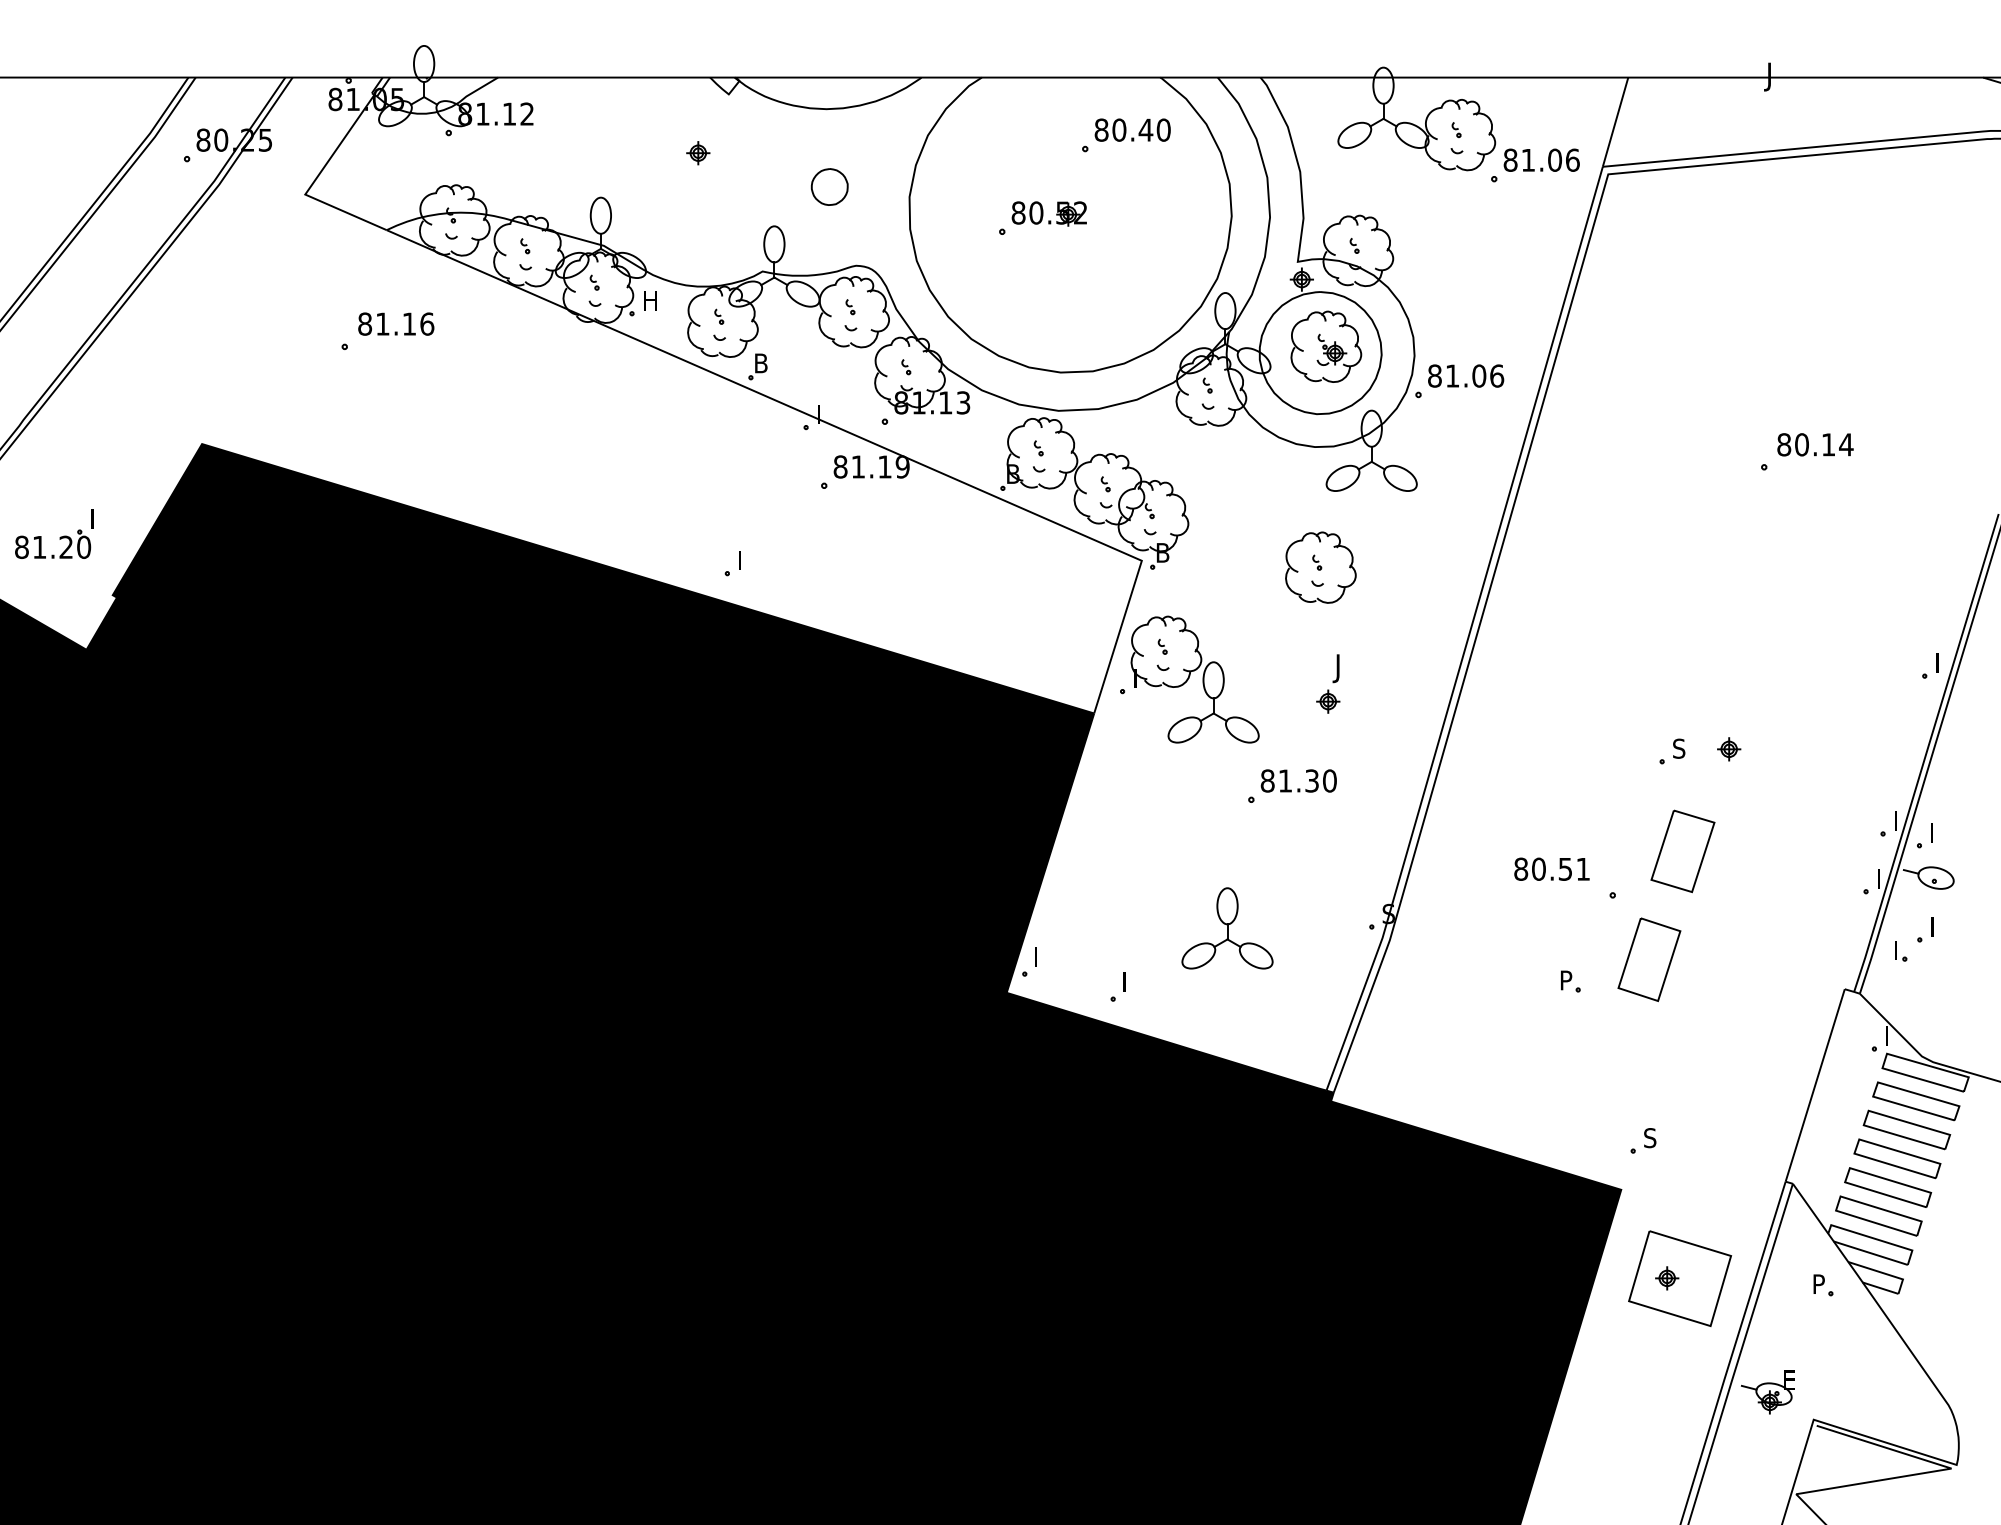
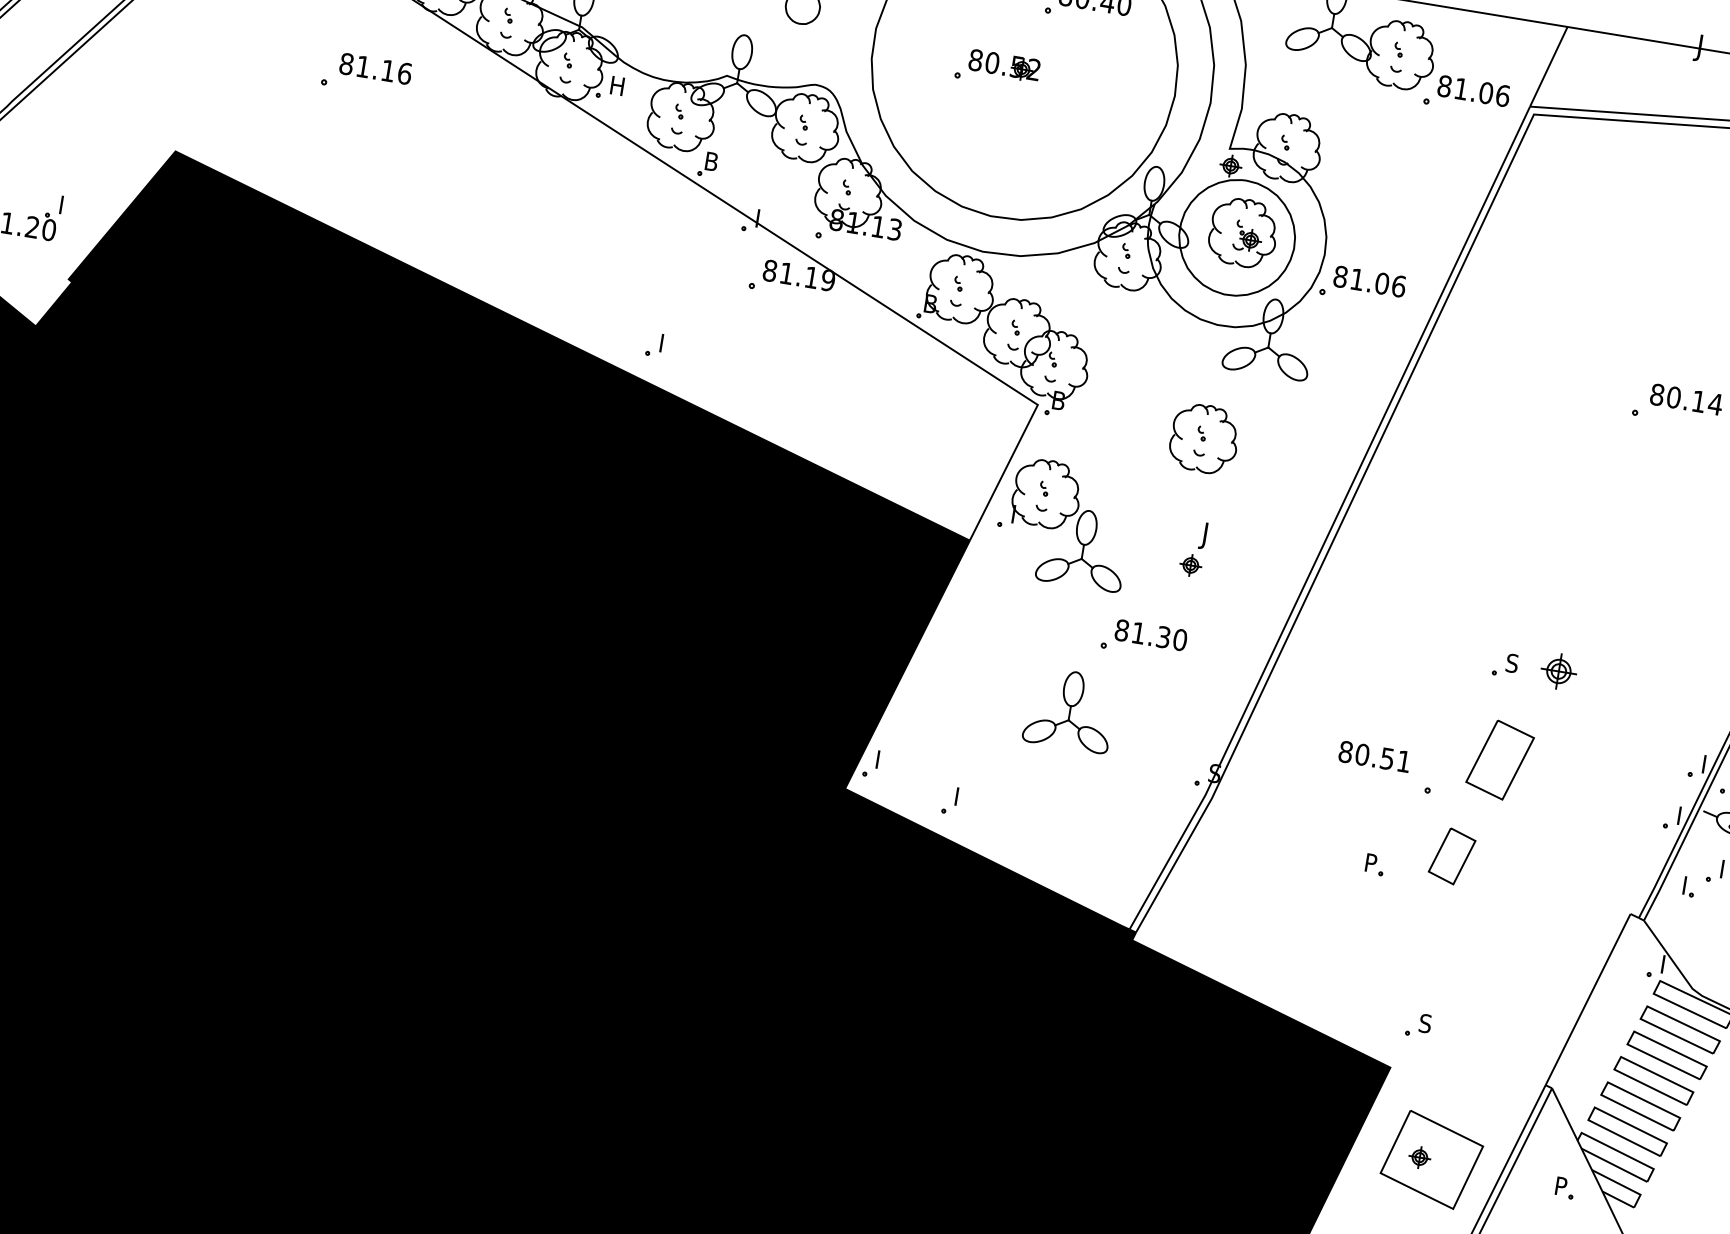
part: (1729, 749) -> (1559, 671), size x1.6
part: (1227, 928) -> (1070, 710), moved
part: (1649, 959) -> (1452, 856), size x0.7

